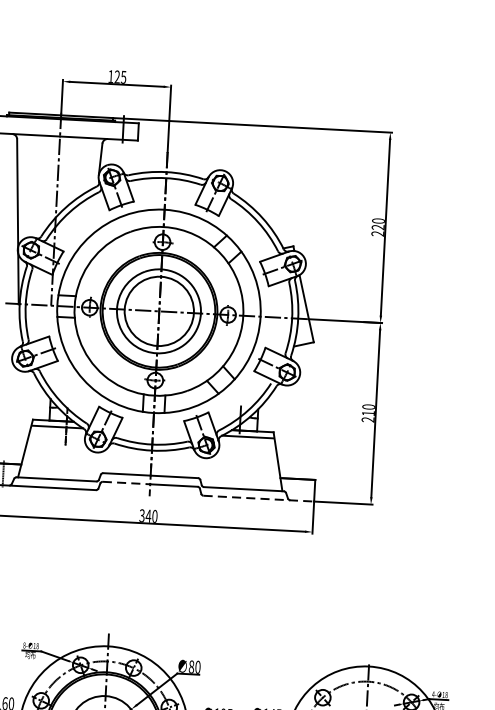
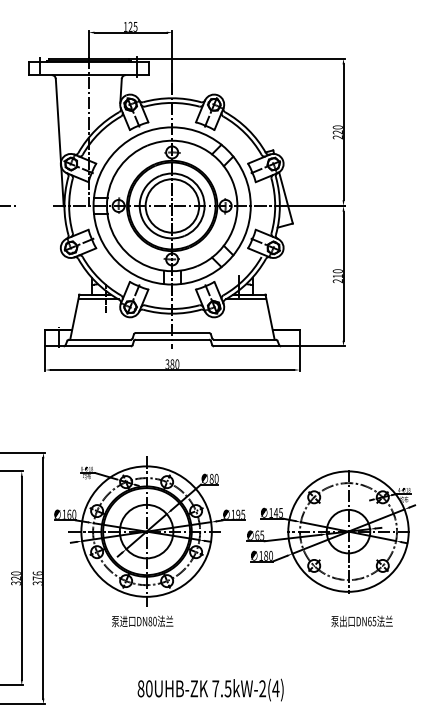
line: (127, 482) -> (154, 339), dashed -> solid
line: (258, 498) -> (256, 346), dashed -> solid
text: (148, 515) -> (172, 363), 340 -> 380

